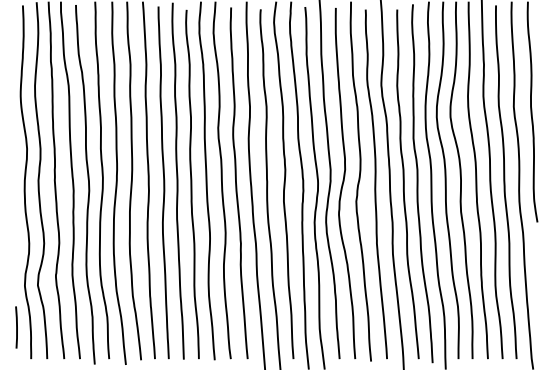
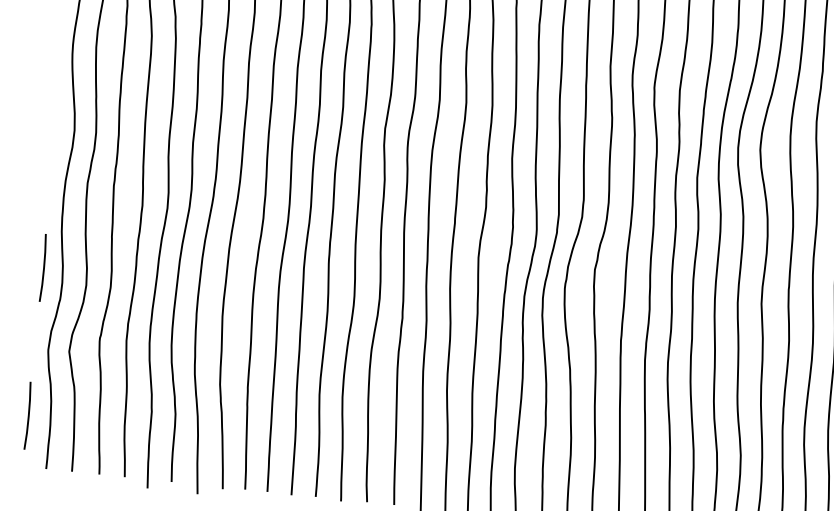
line: (16, 235) -> (43, 267), added

